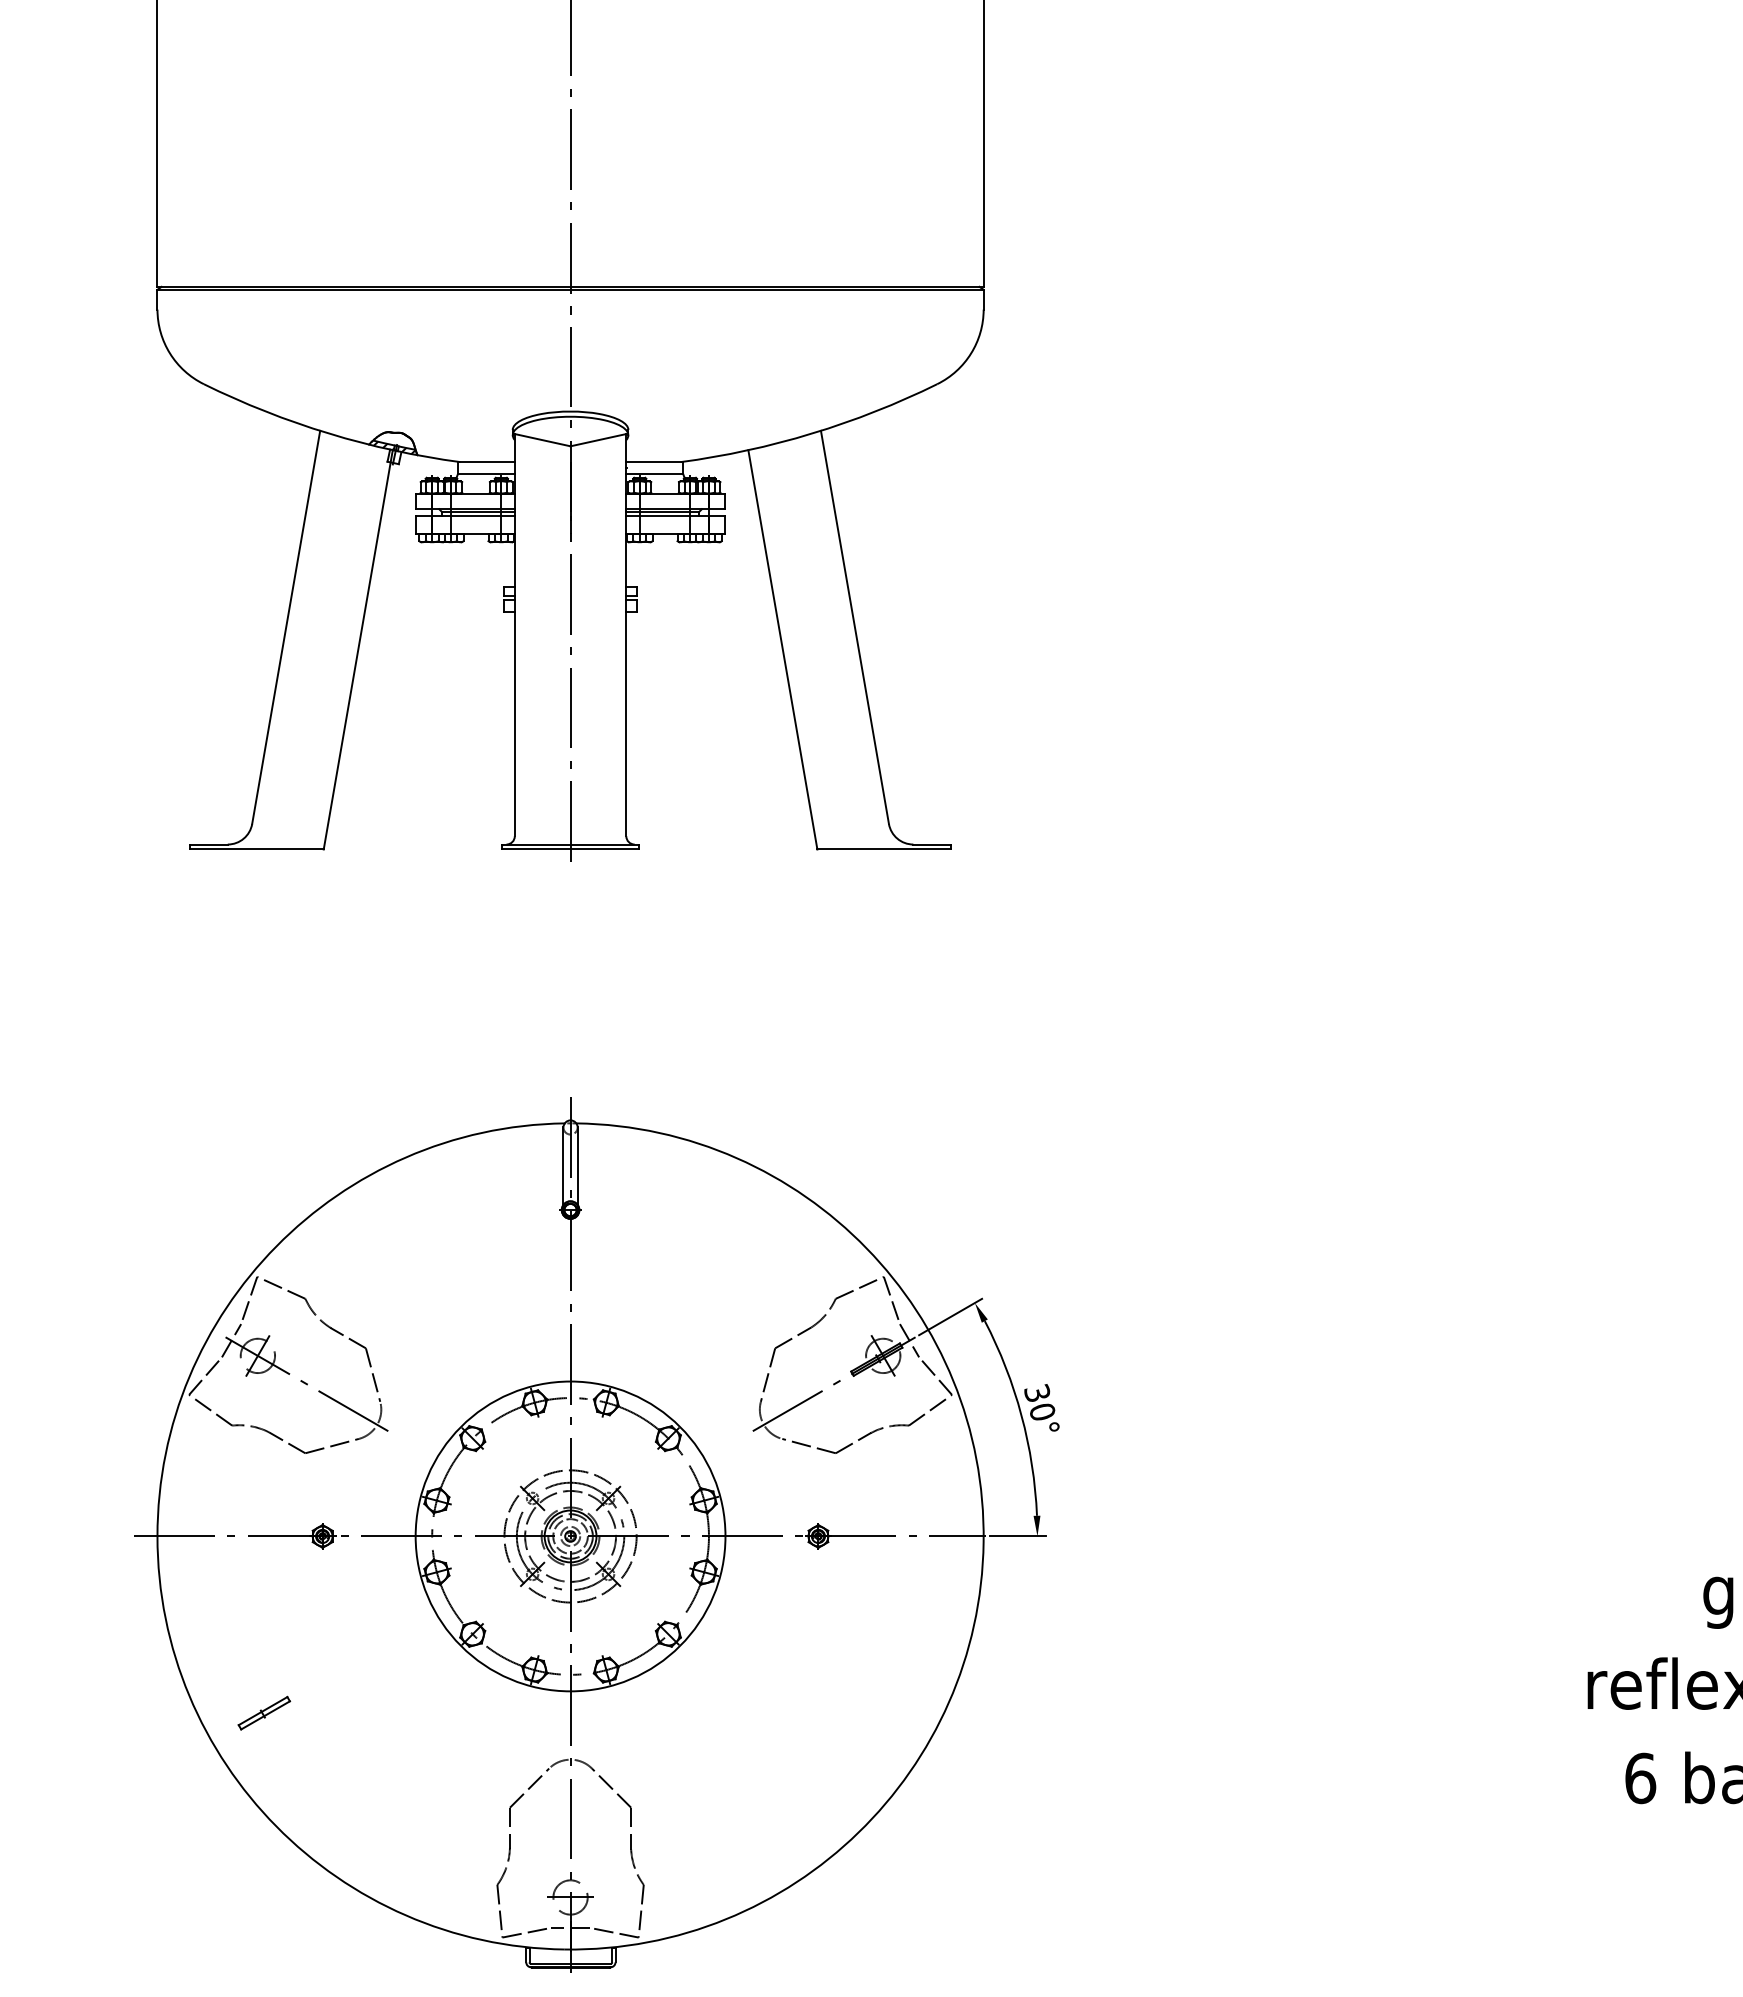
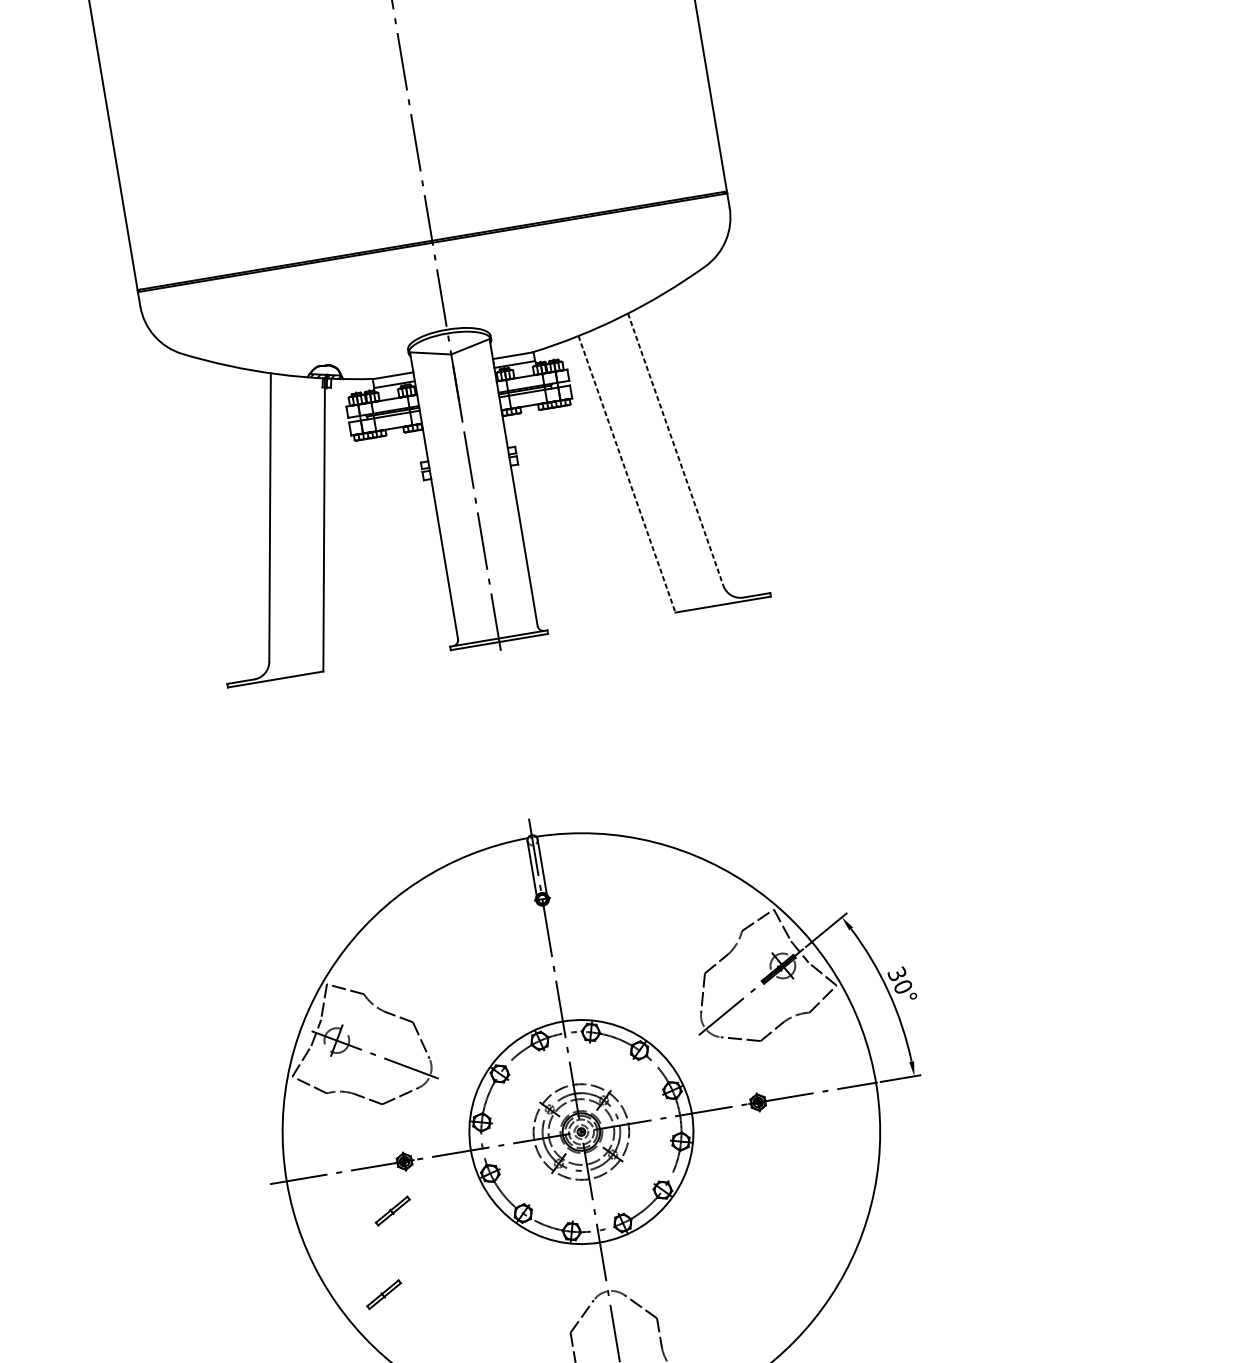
line: (855, 627) -> (676, 449), solid -> dashed
line: (782, 649) -> (626, 474), solid -> dashed
part: (295, 1600) -> (392, 1210), added

